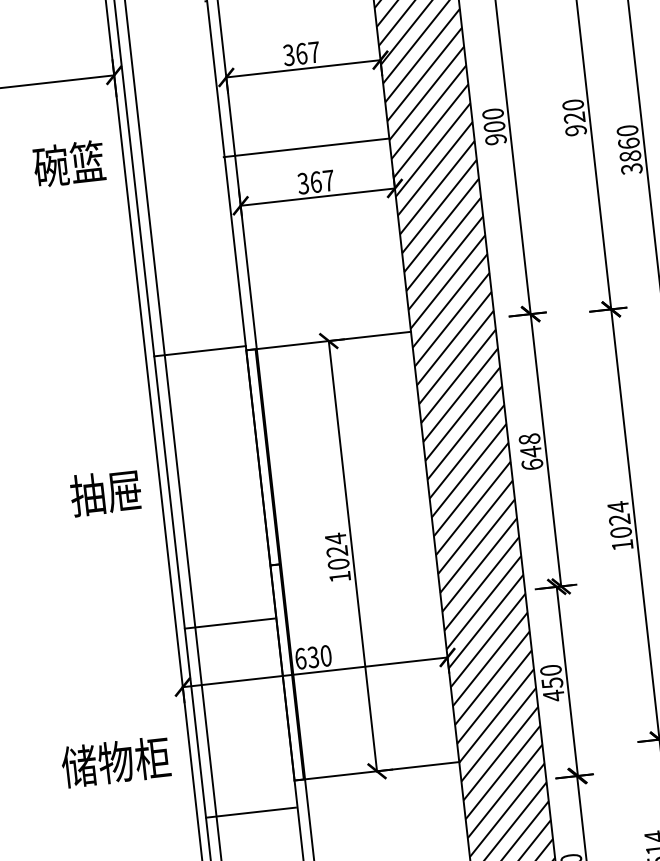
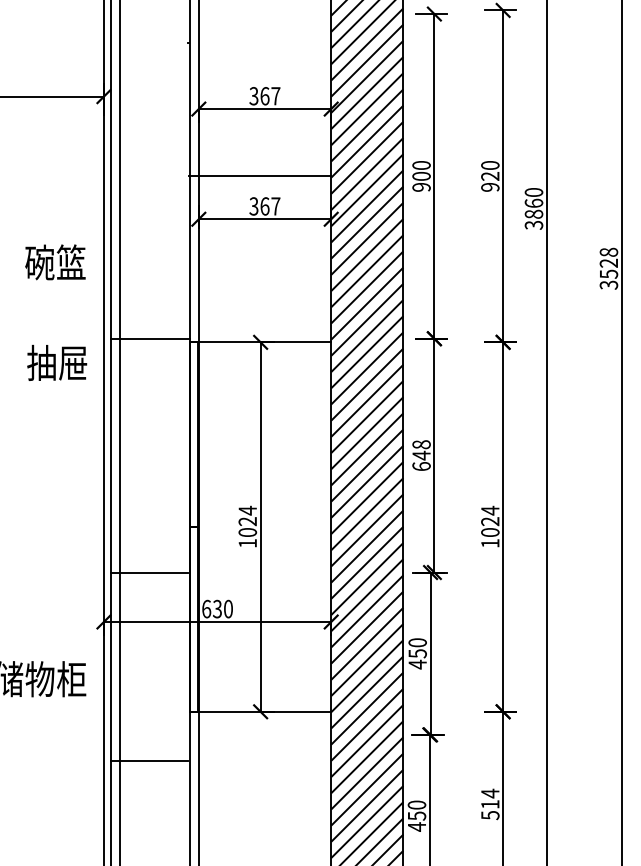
text: (69, 163) -> (55, 262), moved
text: (106, 492) -> (57, 362), moved
line: (250, 812) -> (149, 760), moved

